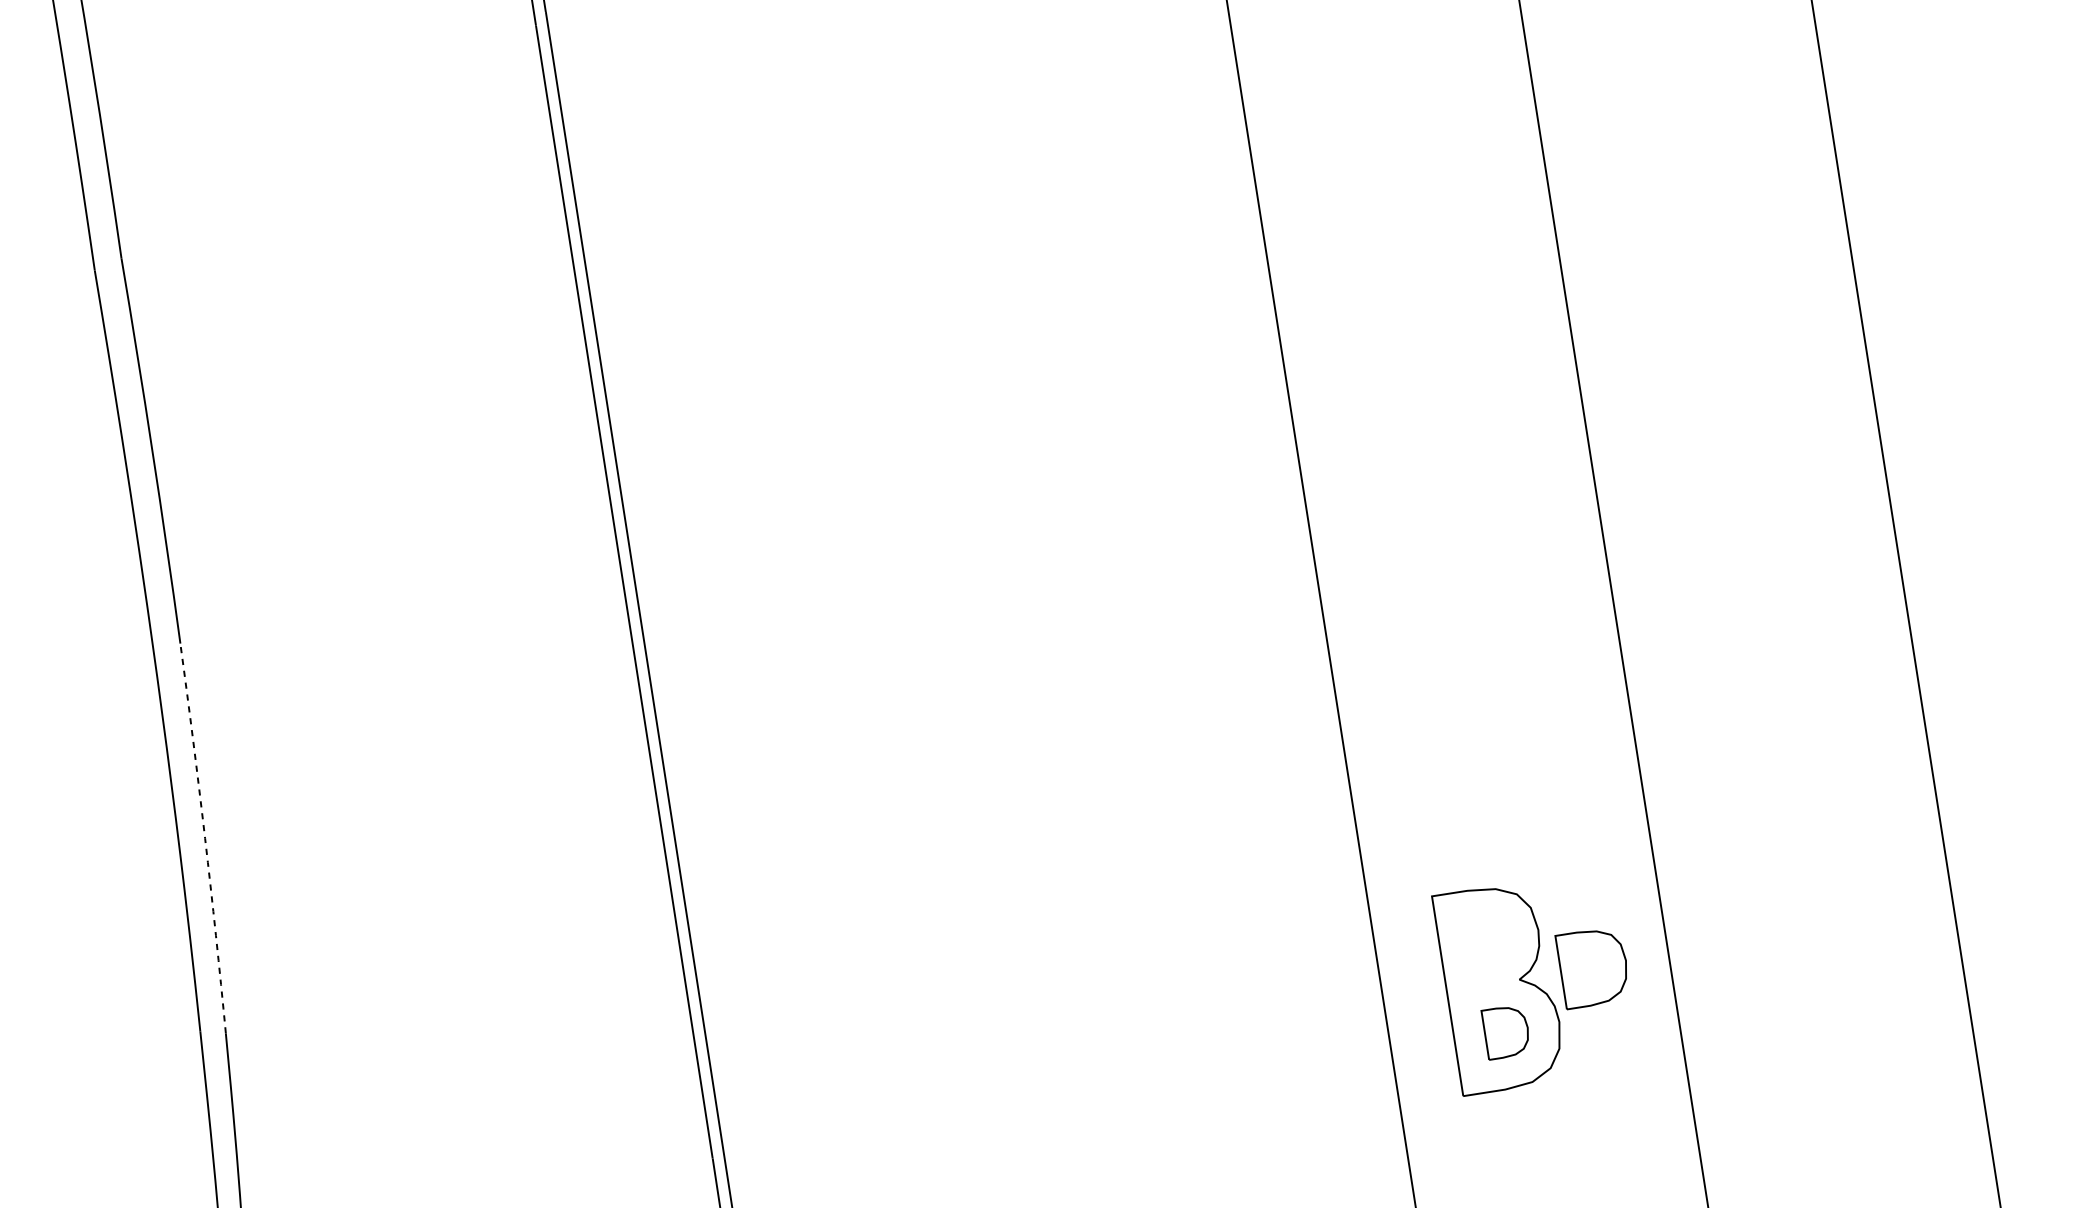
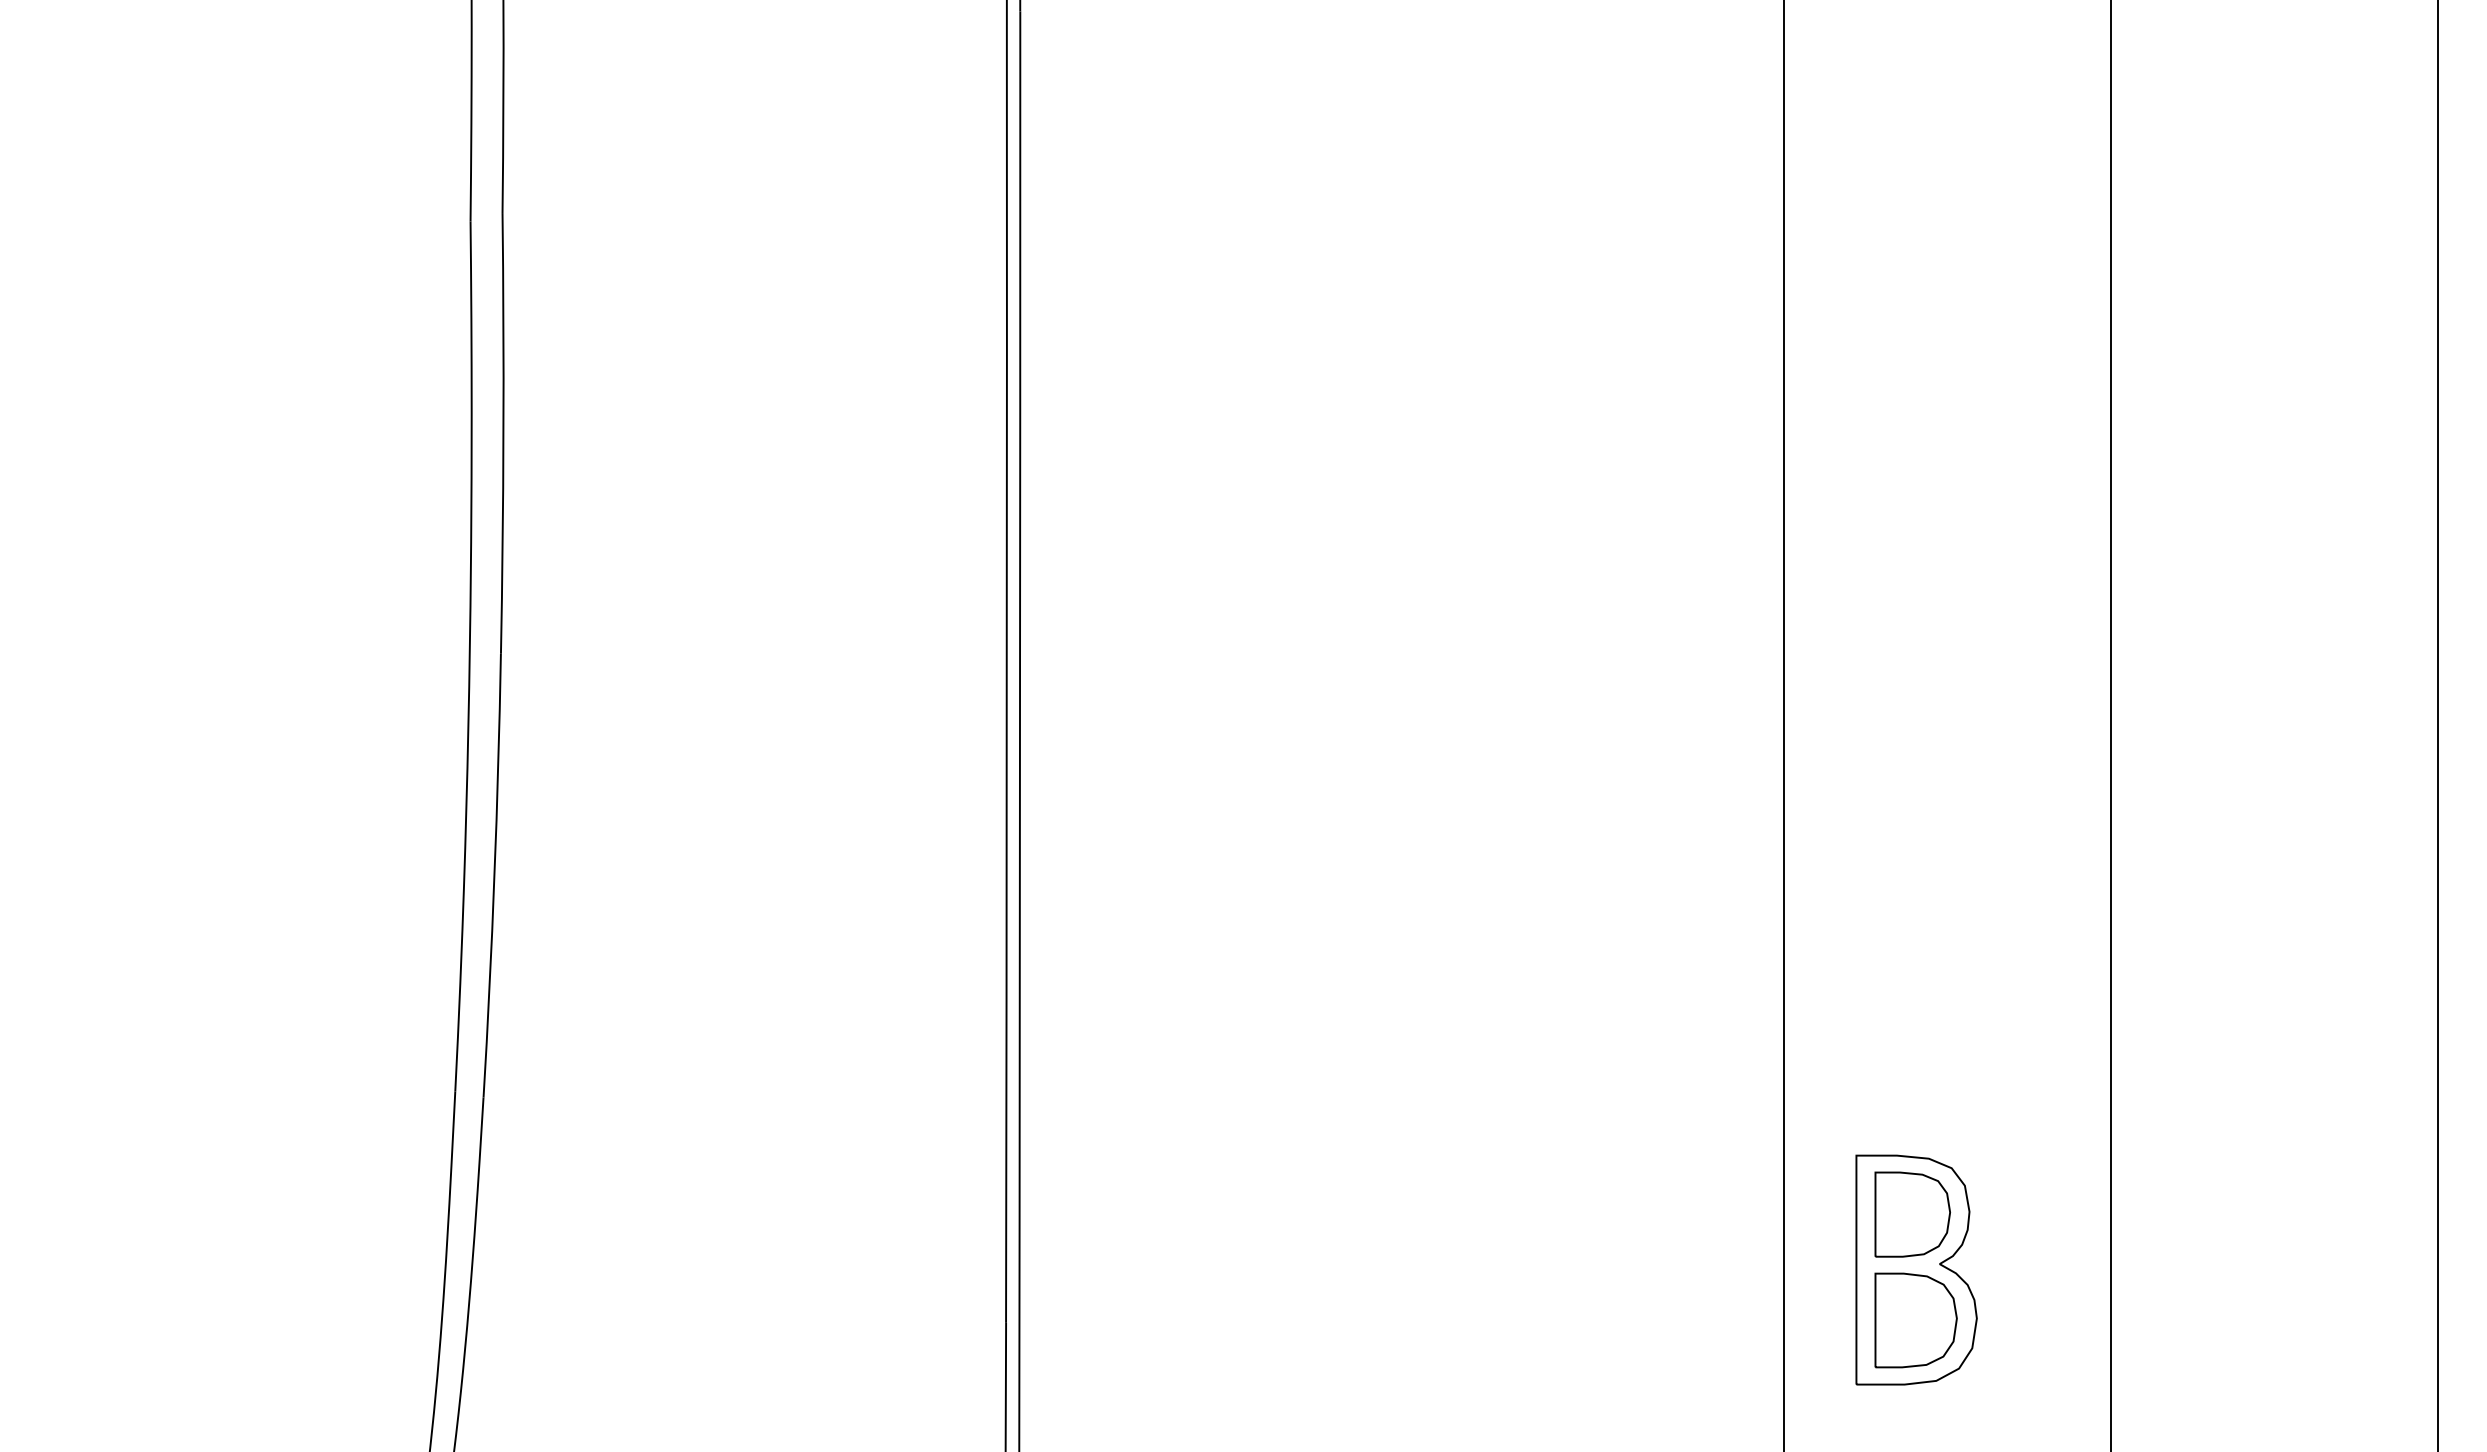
arc: (205, 838) -> (494, 875), dashed -> solid
part: (1593, 967) -> (1912, 1214), moved
part: (1506, 1032) -> (1915, 1320), size x1.67

